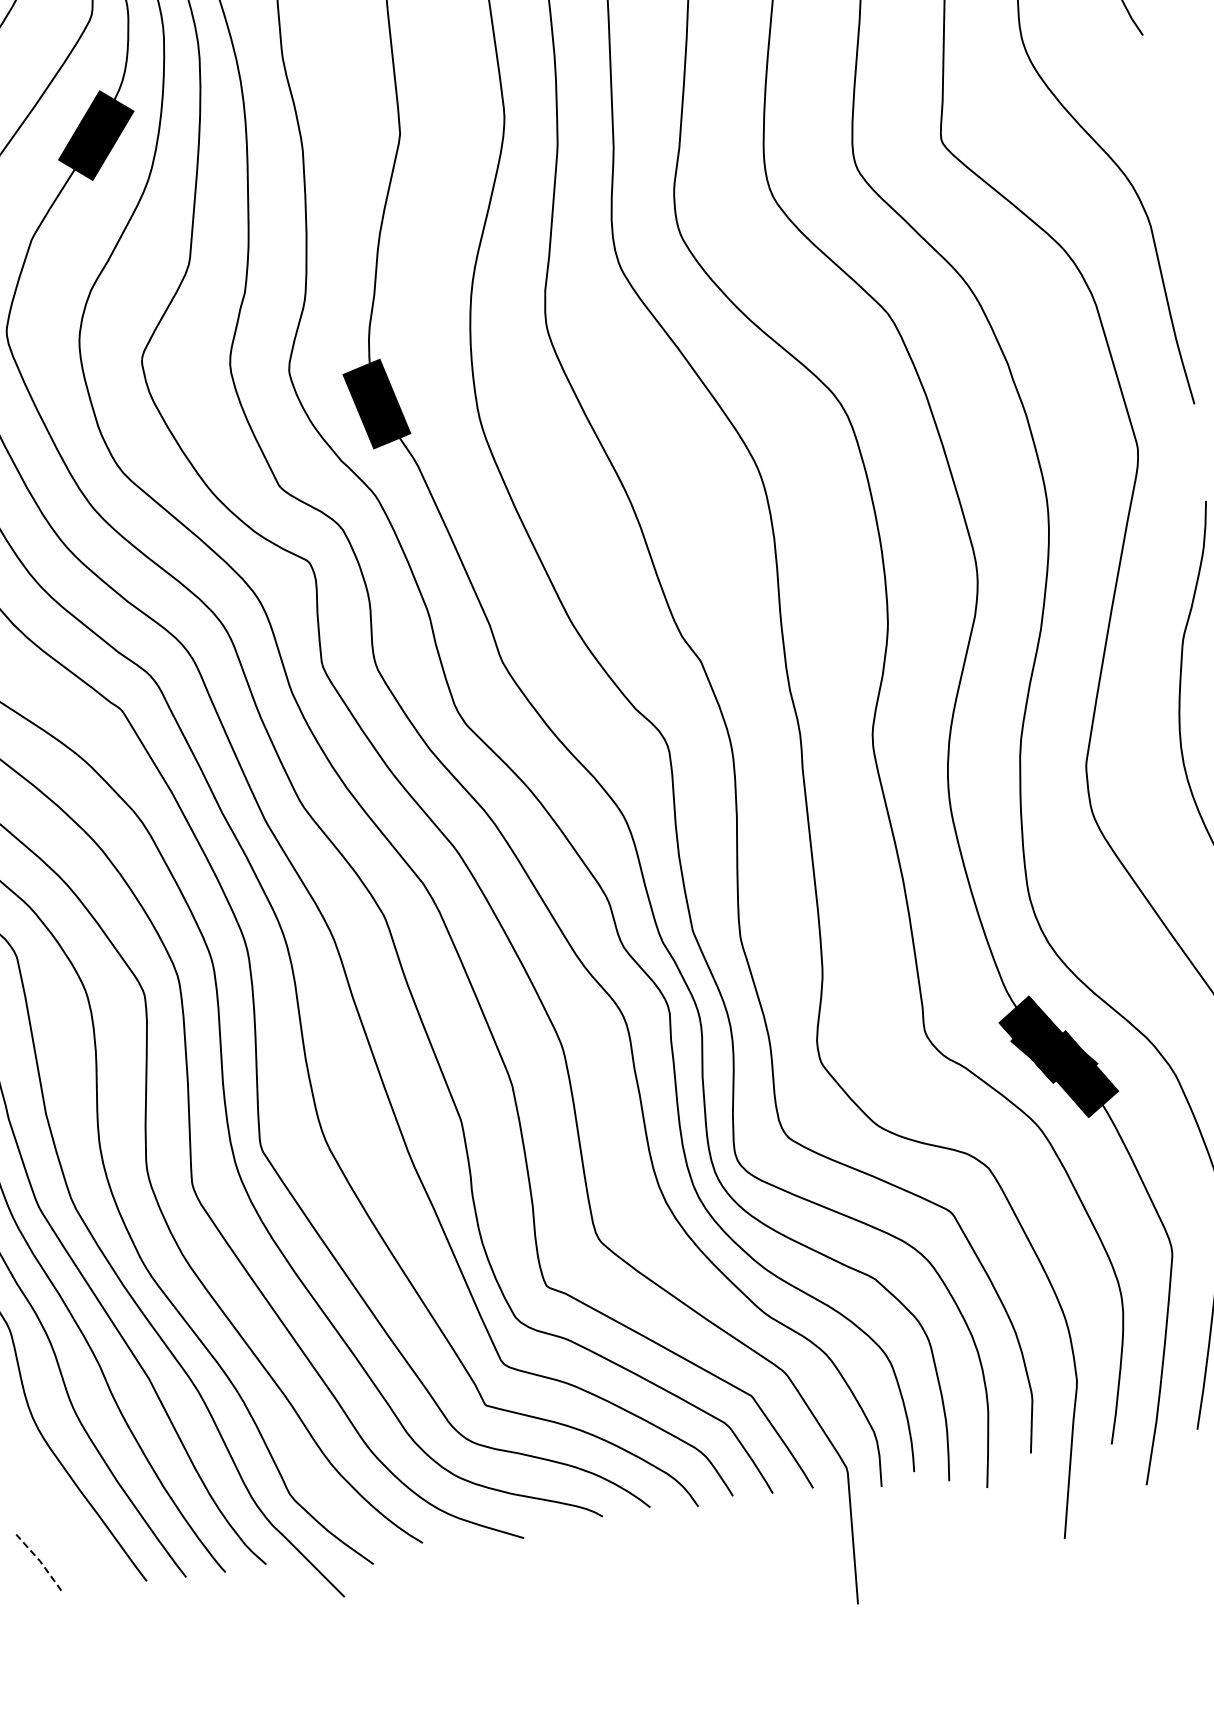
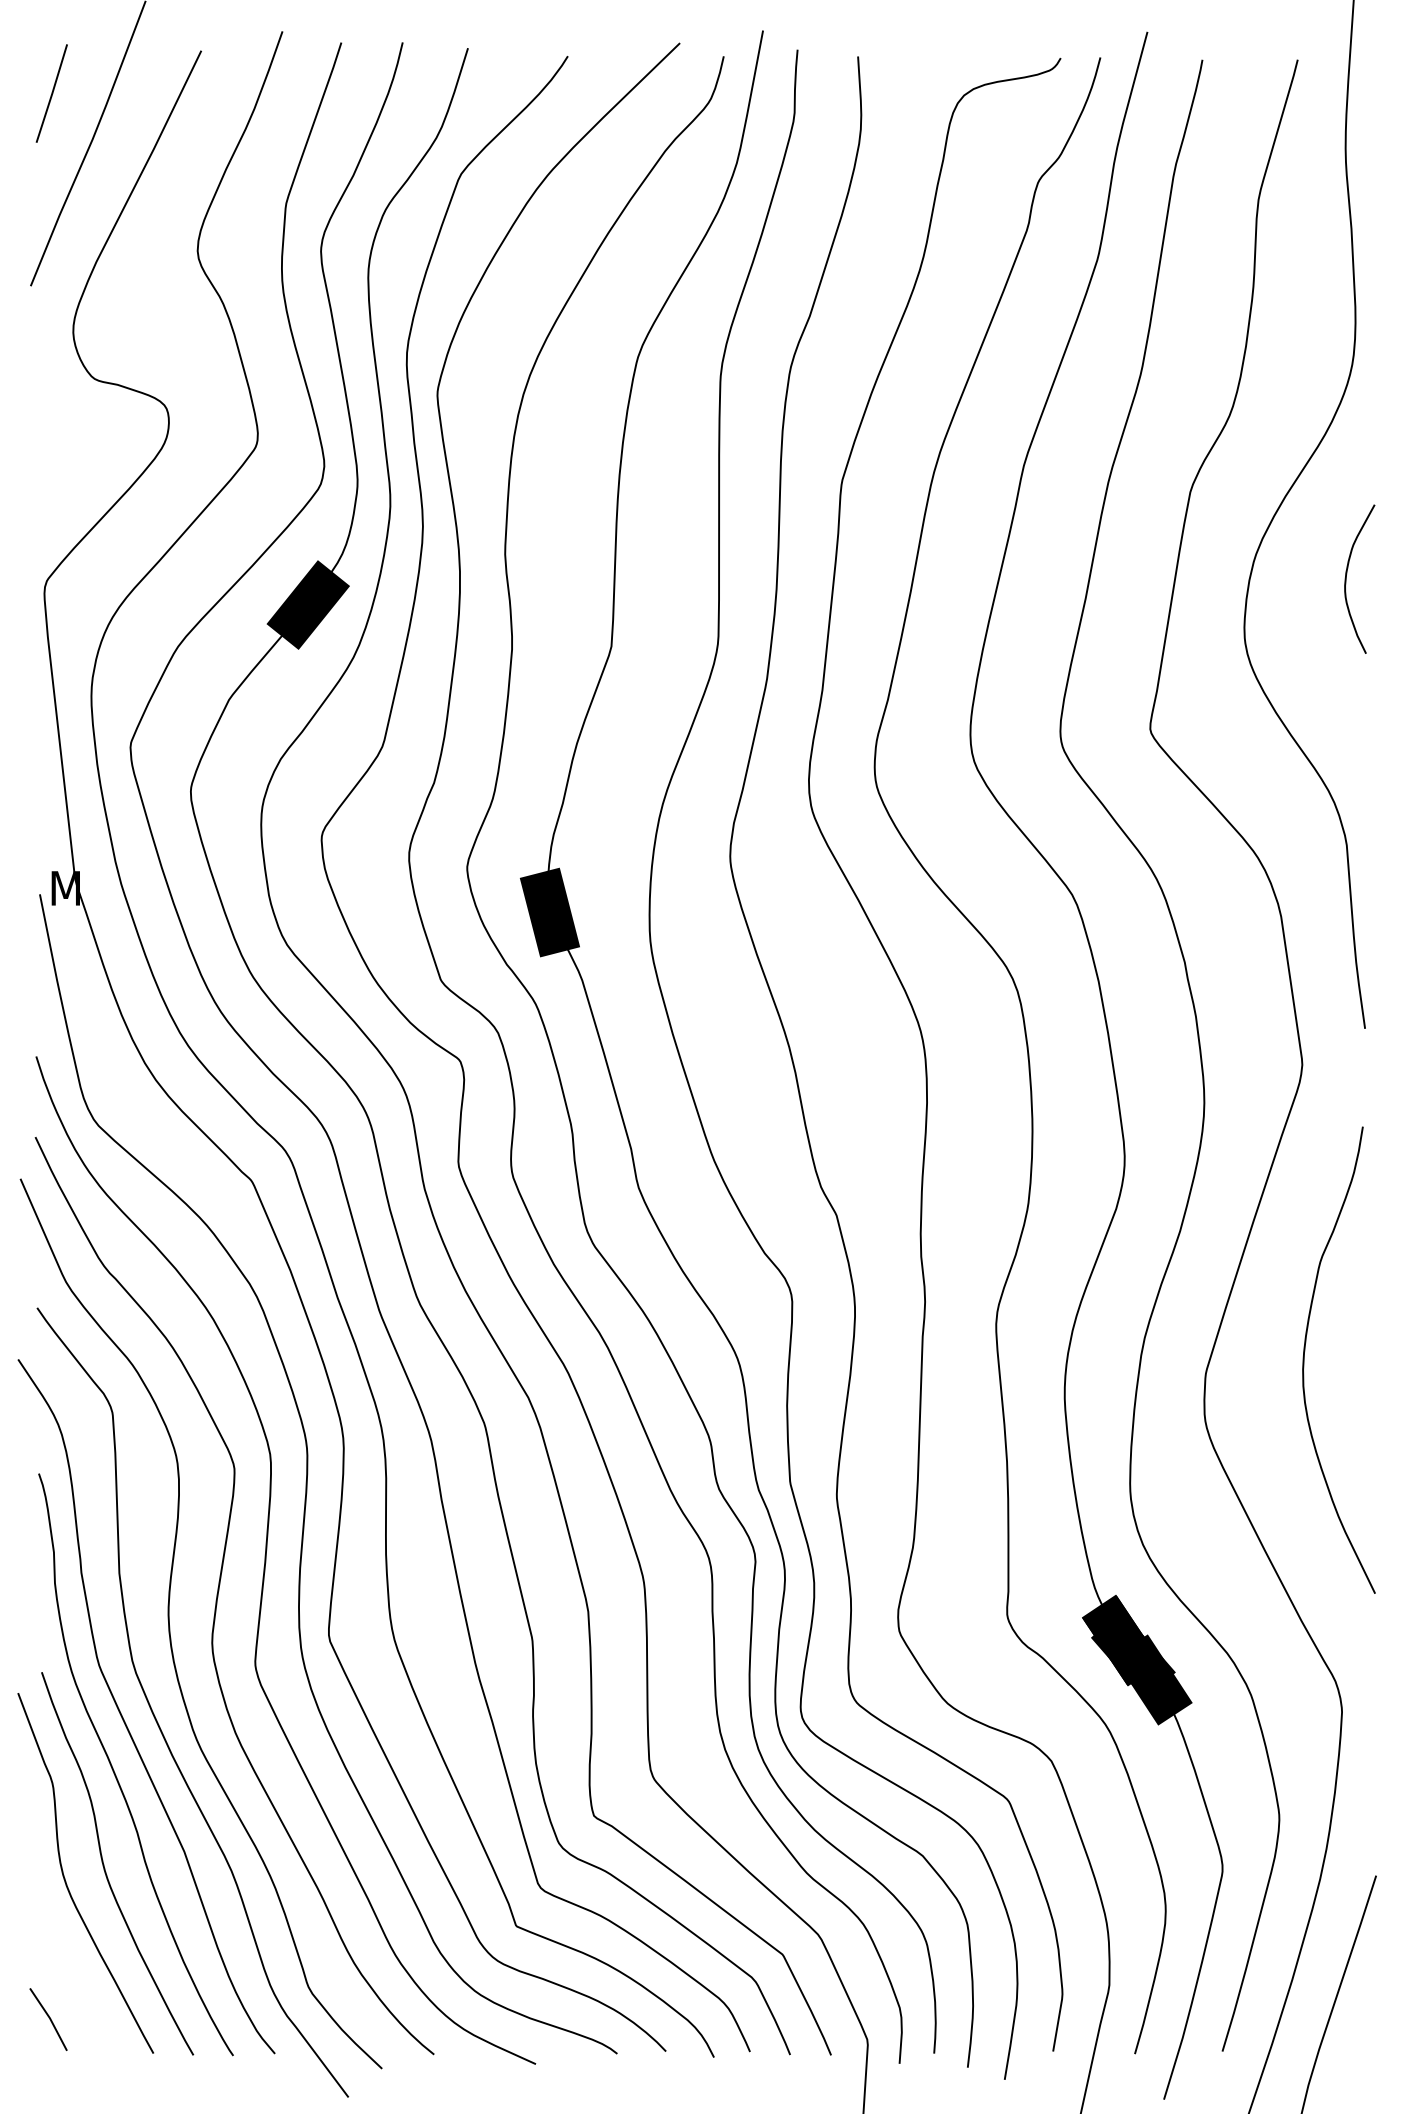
line: (39, 1561) -> (49, 2018), dashed -> solid

